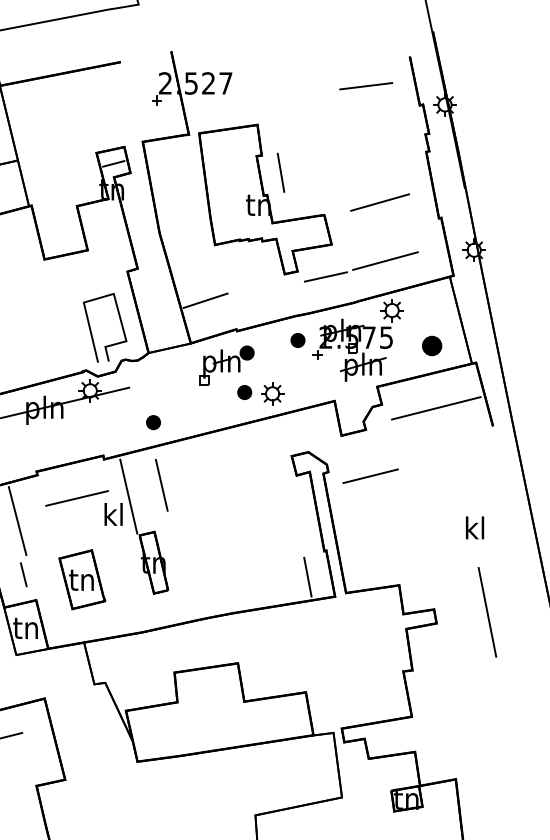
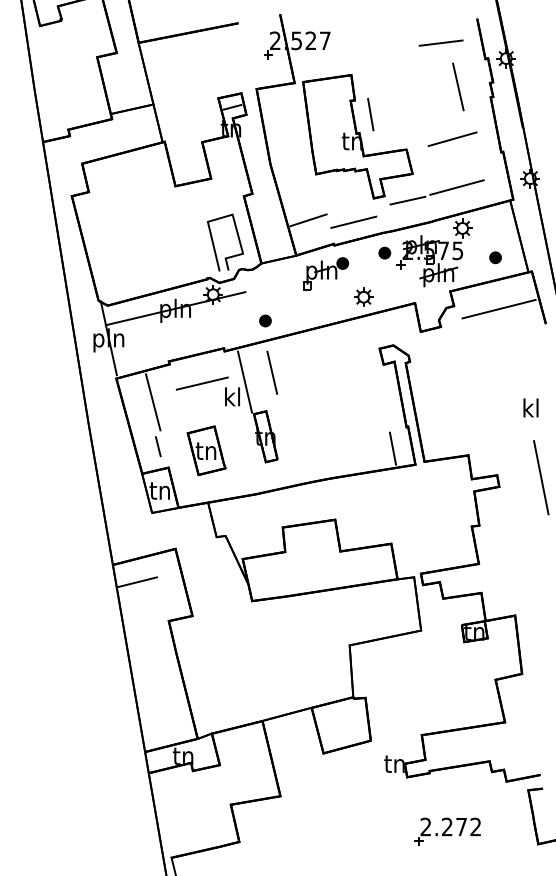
line: (387, 138) -> (458, 86), added
part: (432, 345) -> (495, 257), size x0.71
part: (244, 391) -> (340, 295), removed
line: (370, 475) -> (353, 221), moved

